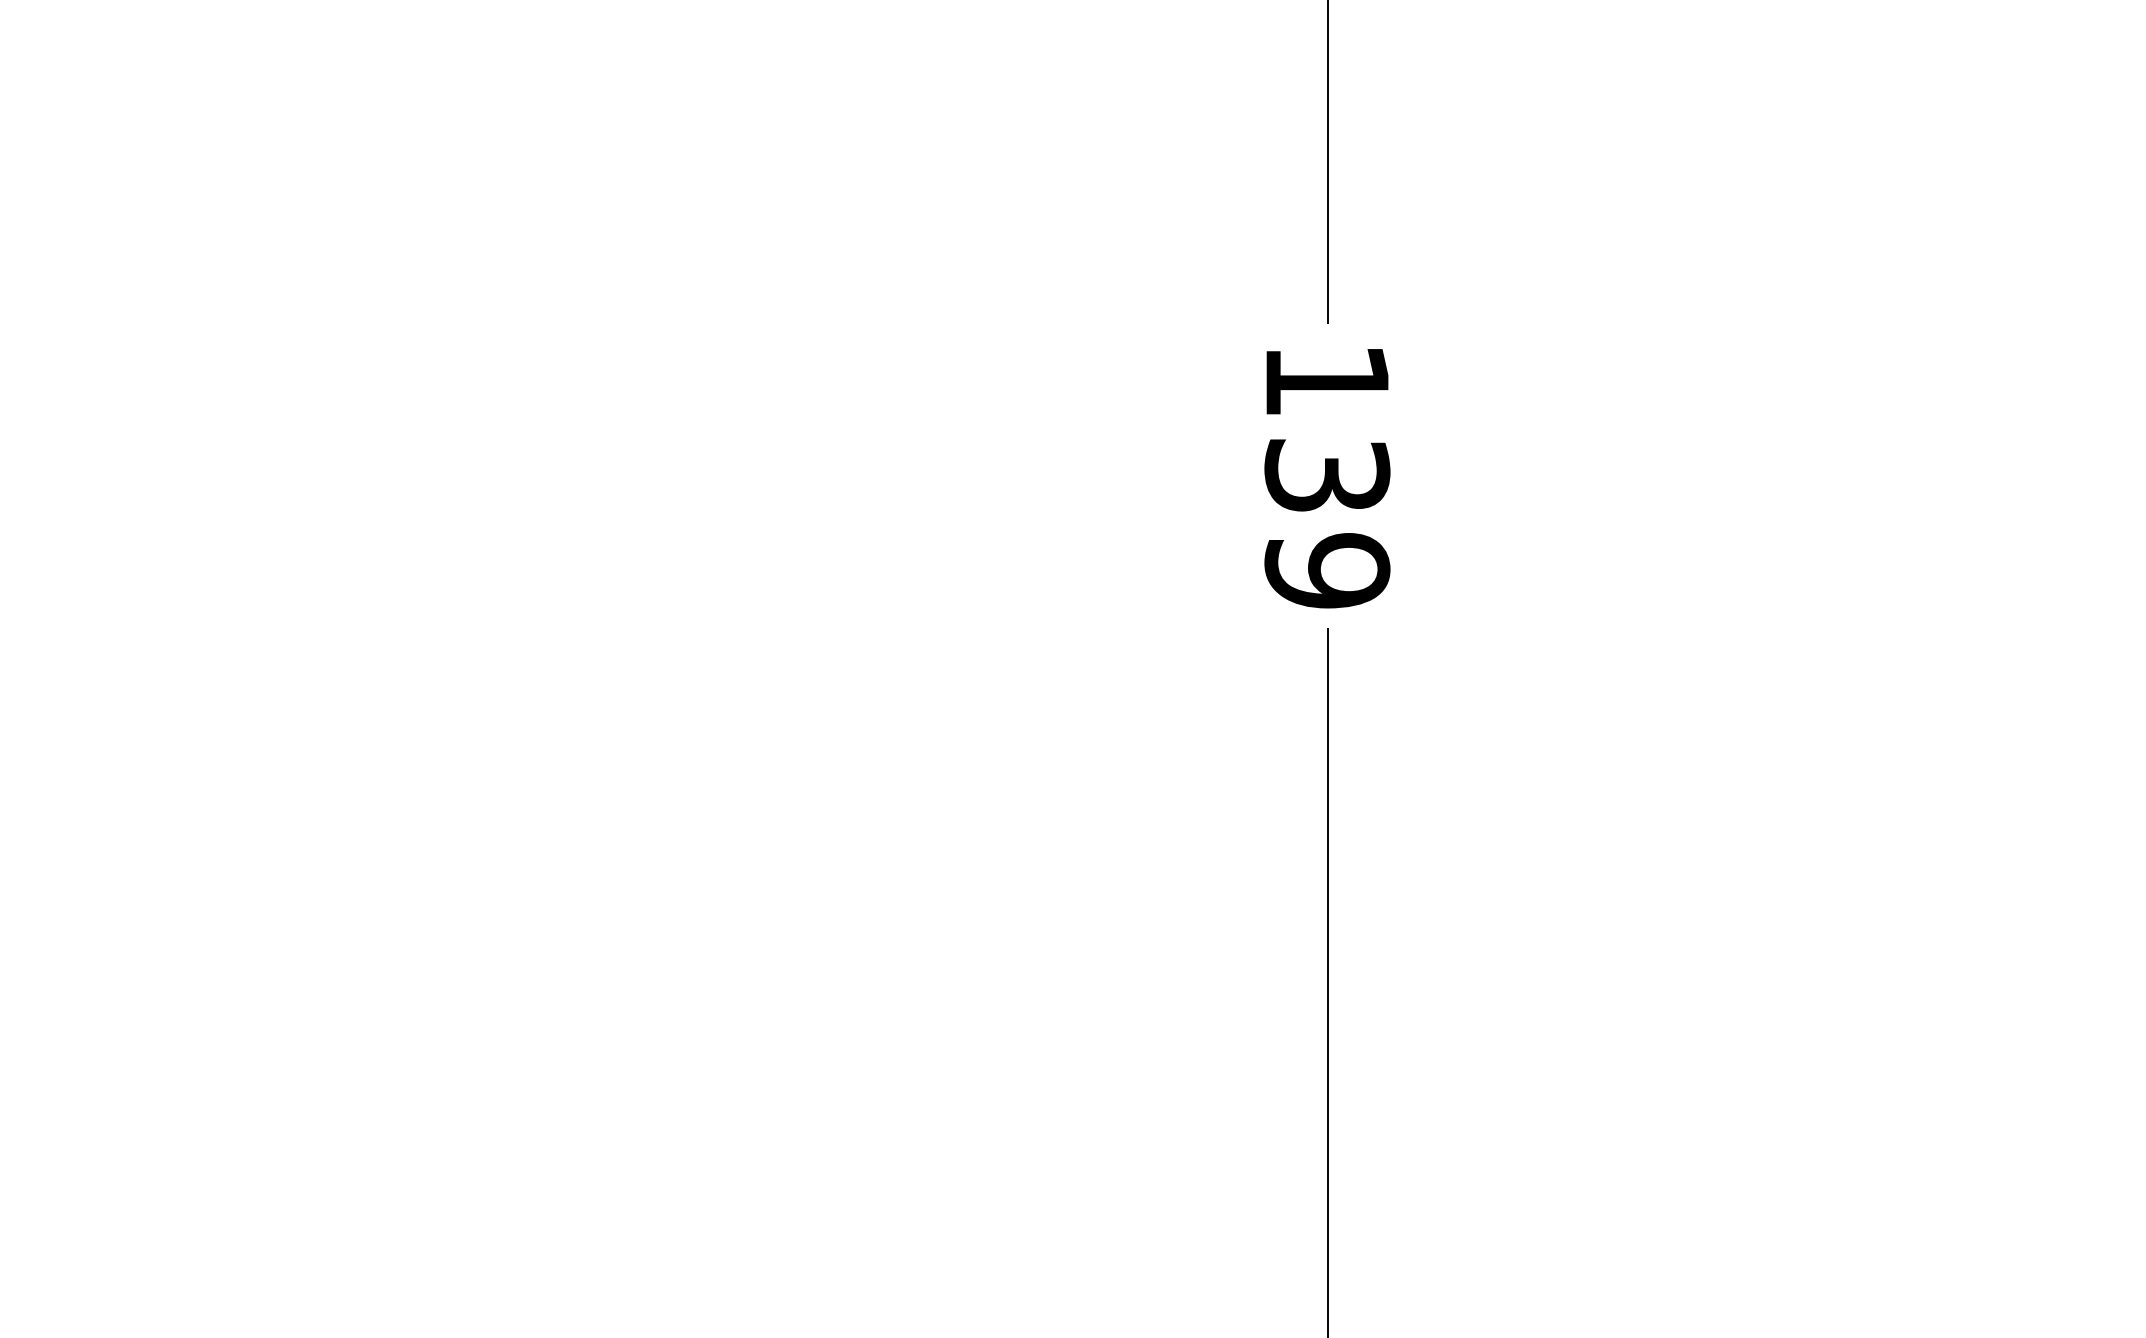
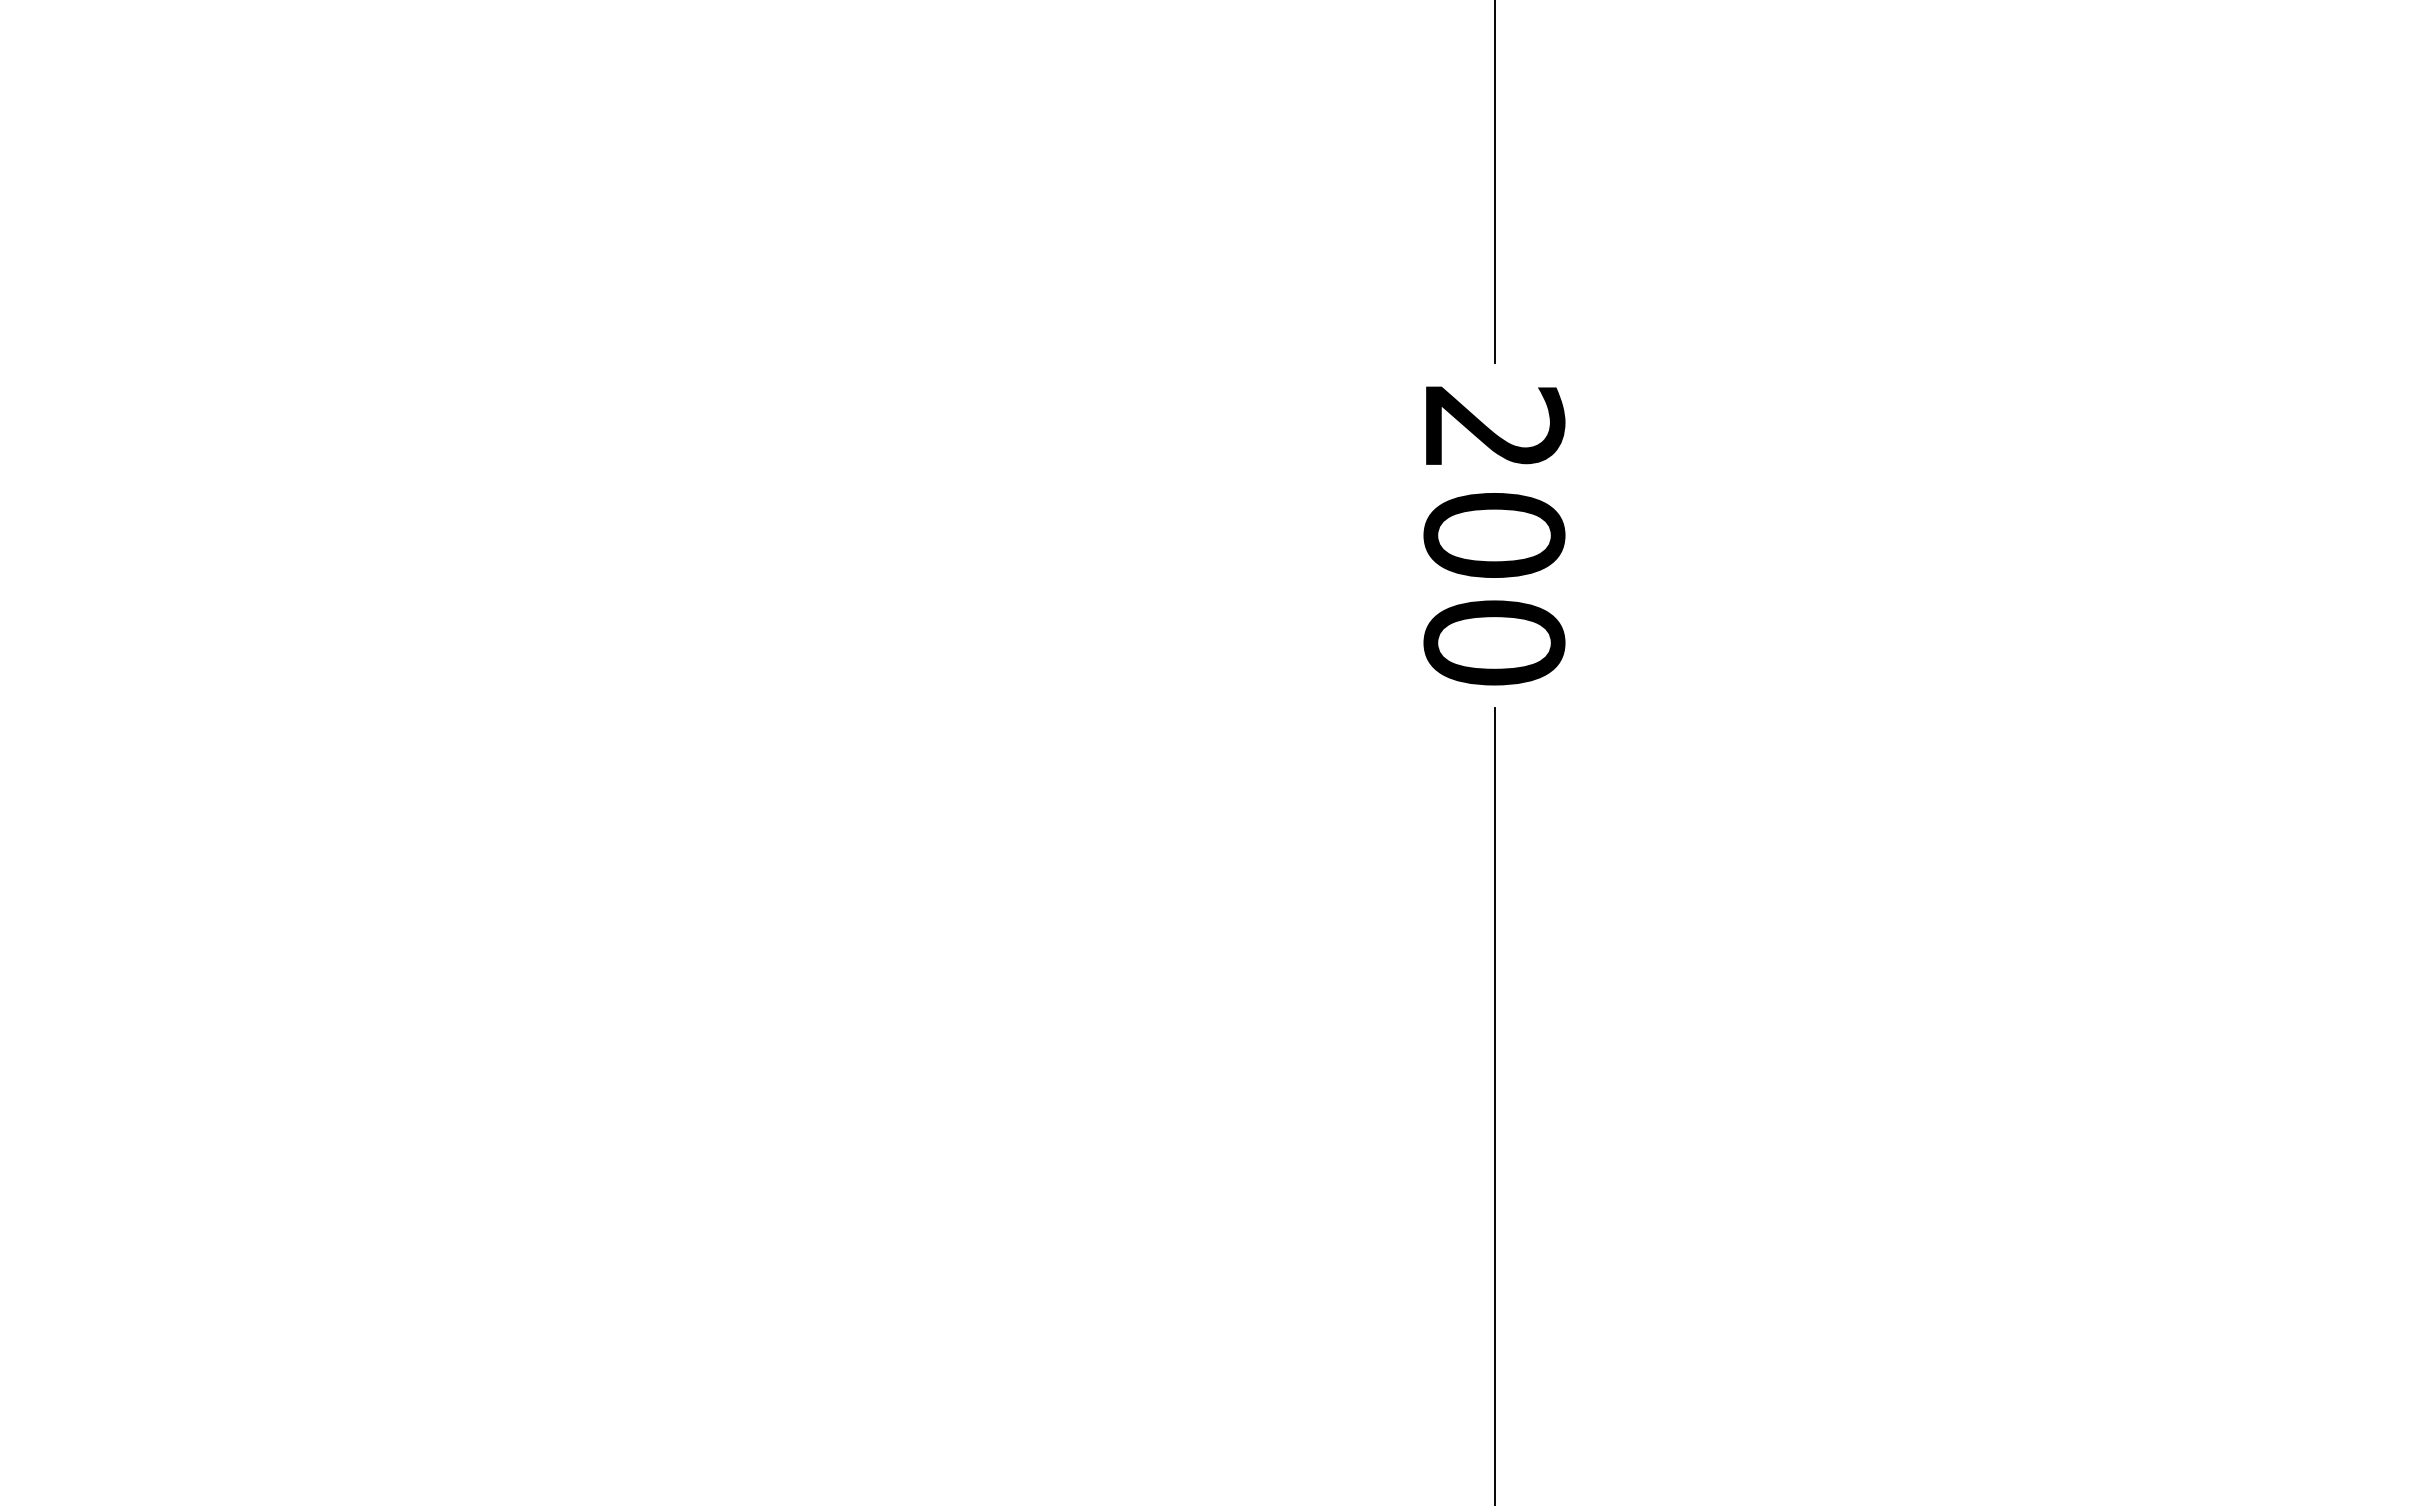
text: (1327, 475) -> (1494, 535), 139 -> 200

